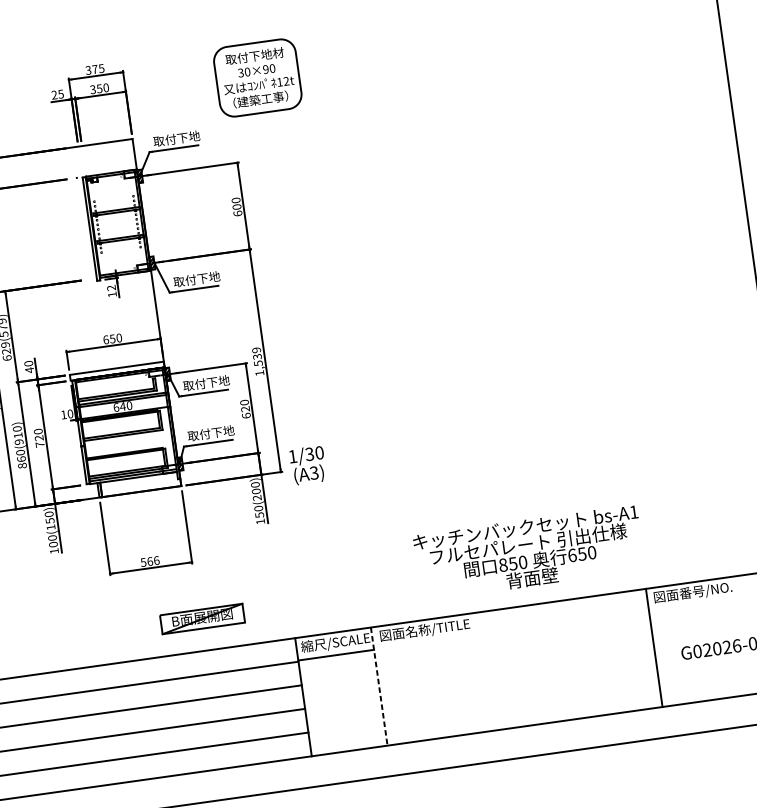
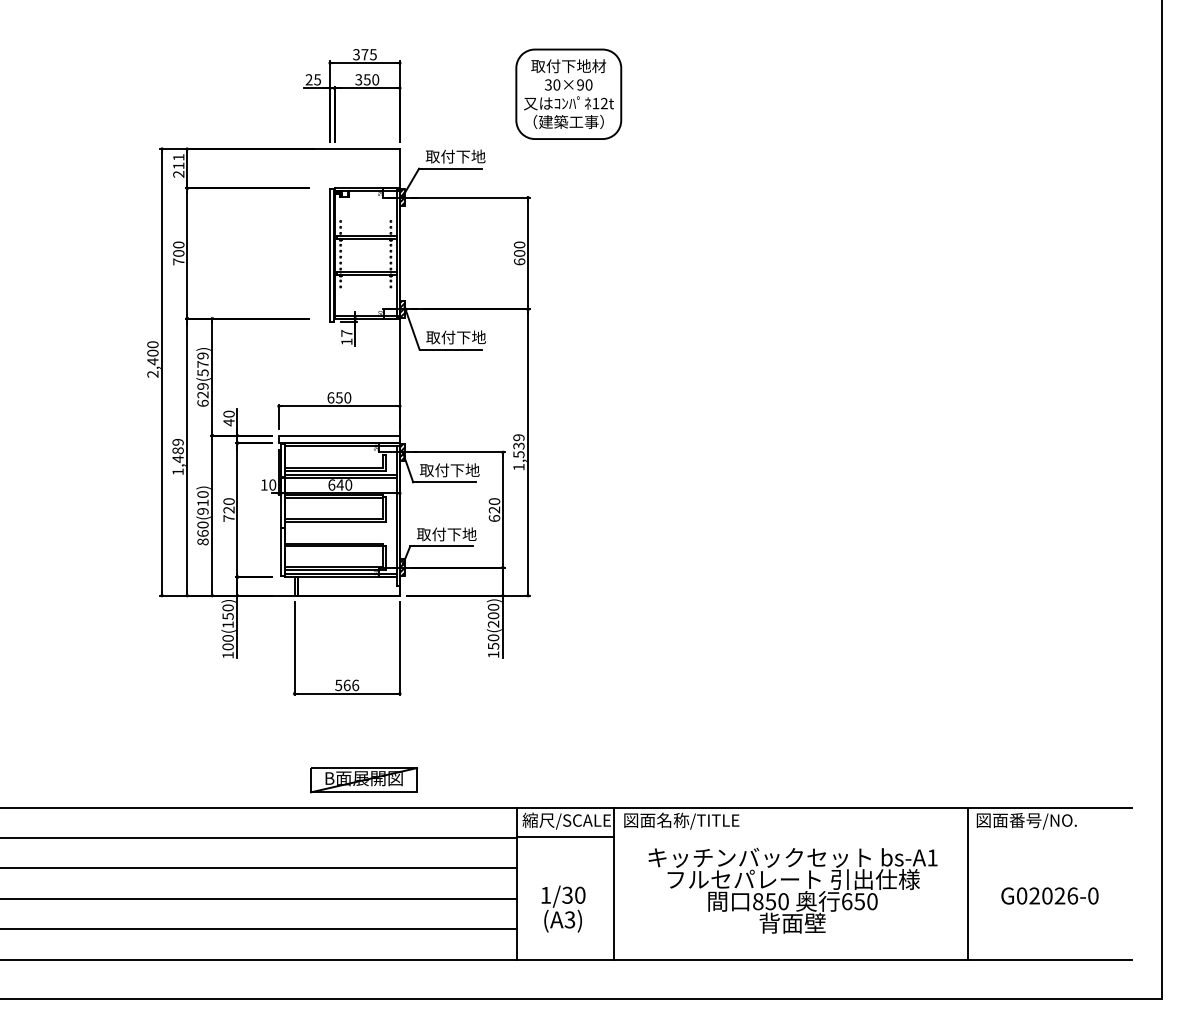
text: (111, 288) -> (346, 333), 12 -> 17
text: (308, 464) -> (563, 908), moved
text: (528, 552) -> (792, 890), moved
part: (202, 619) -> (364, 780), moved
line: (379, 687) -> (614, 884), dashed -> solid

